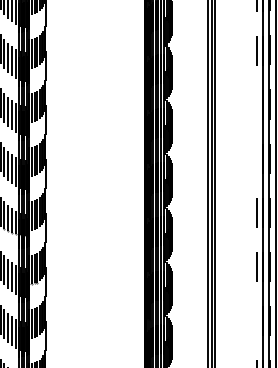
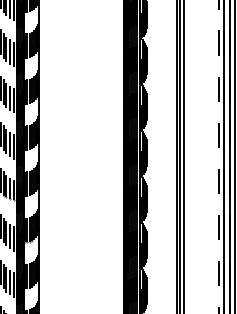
line: (256, 104) -> (218, 89), added
line: (256, 158) -> (218, 135), added
line: (256, 320) -> (218, 273), added

